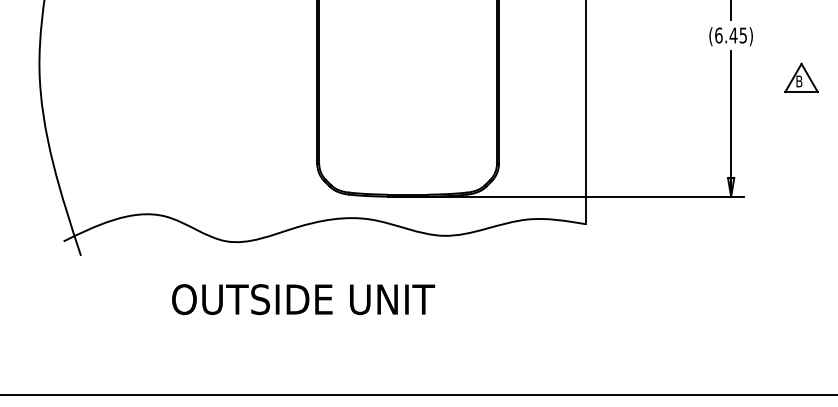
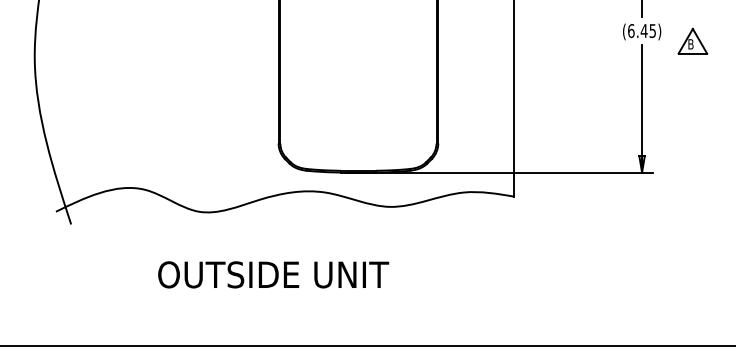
part: (801, 77) -> (692, 40), moved
text: (303, 299) -> (273, 274), moved

